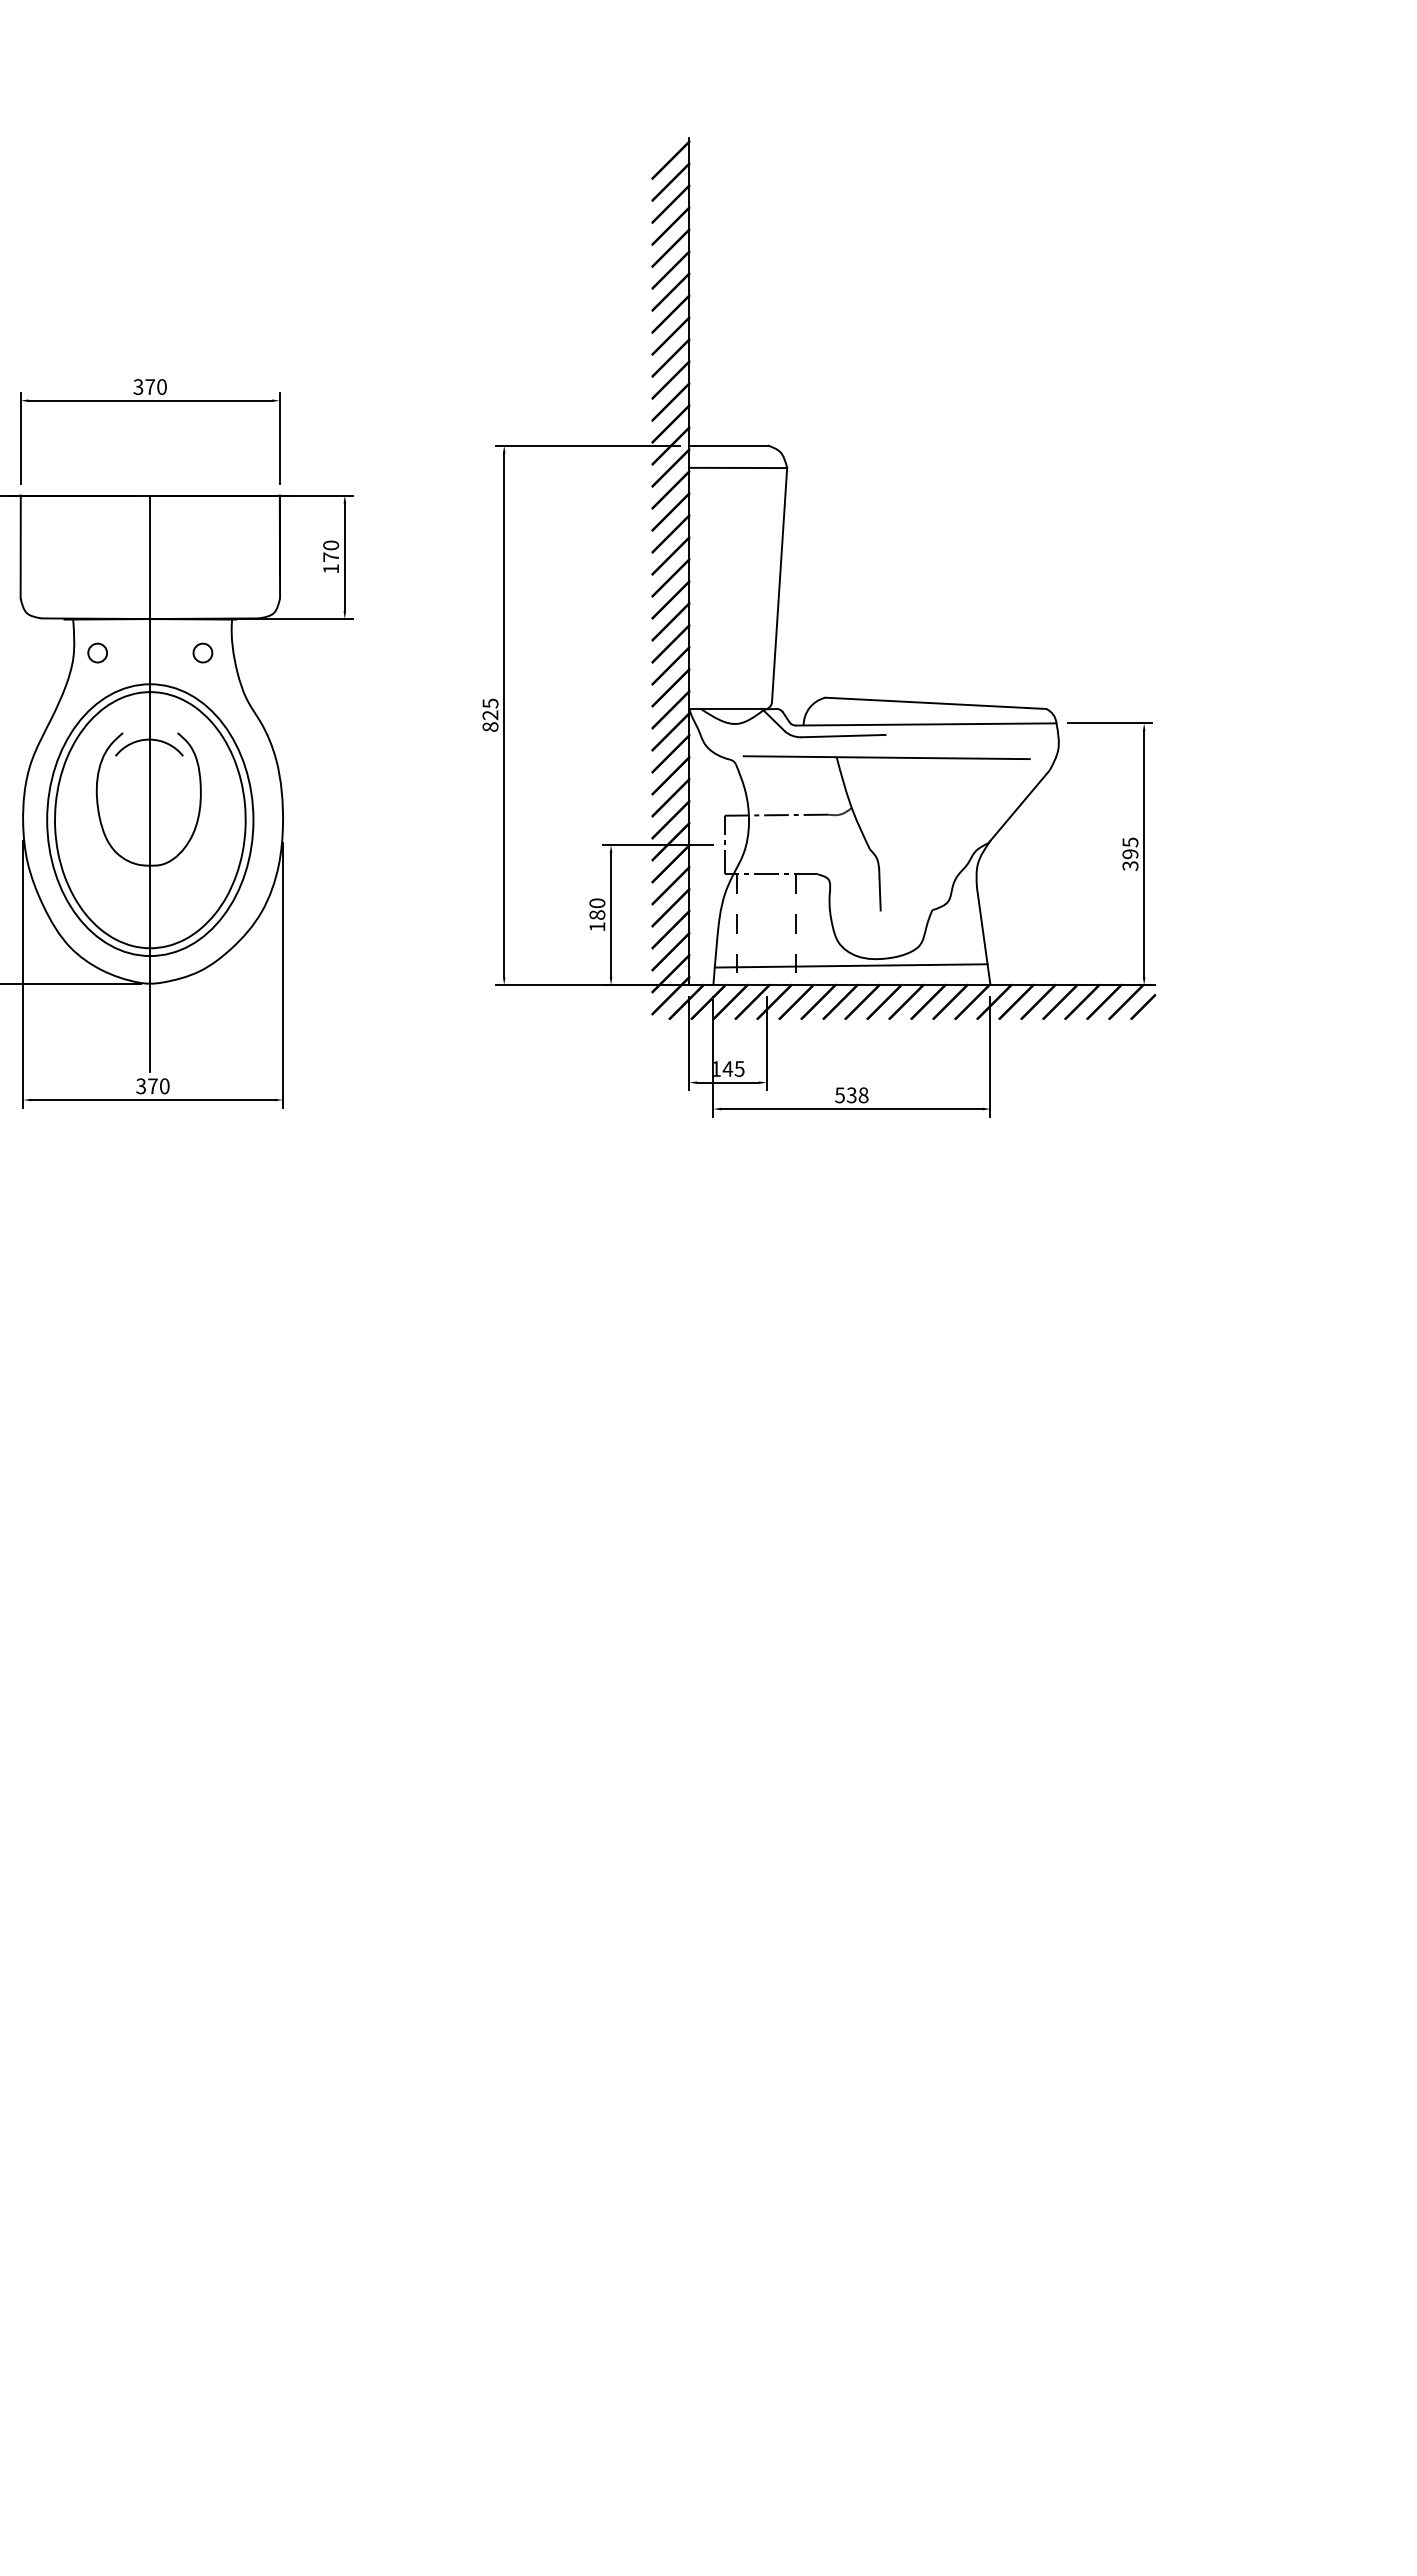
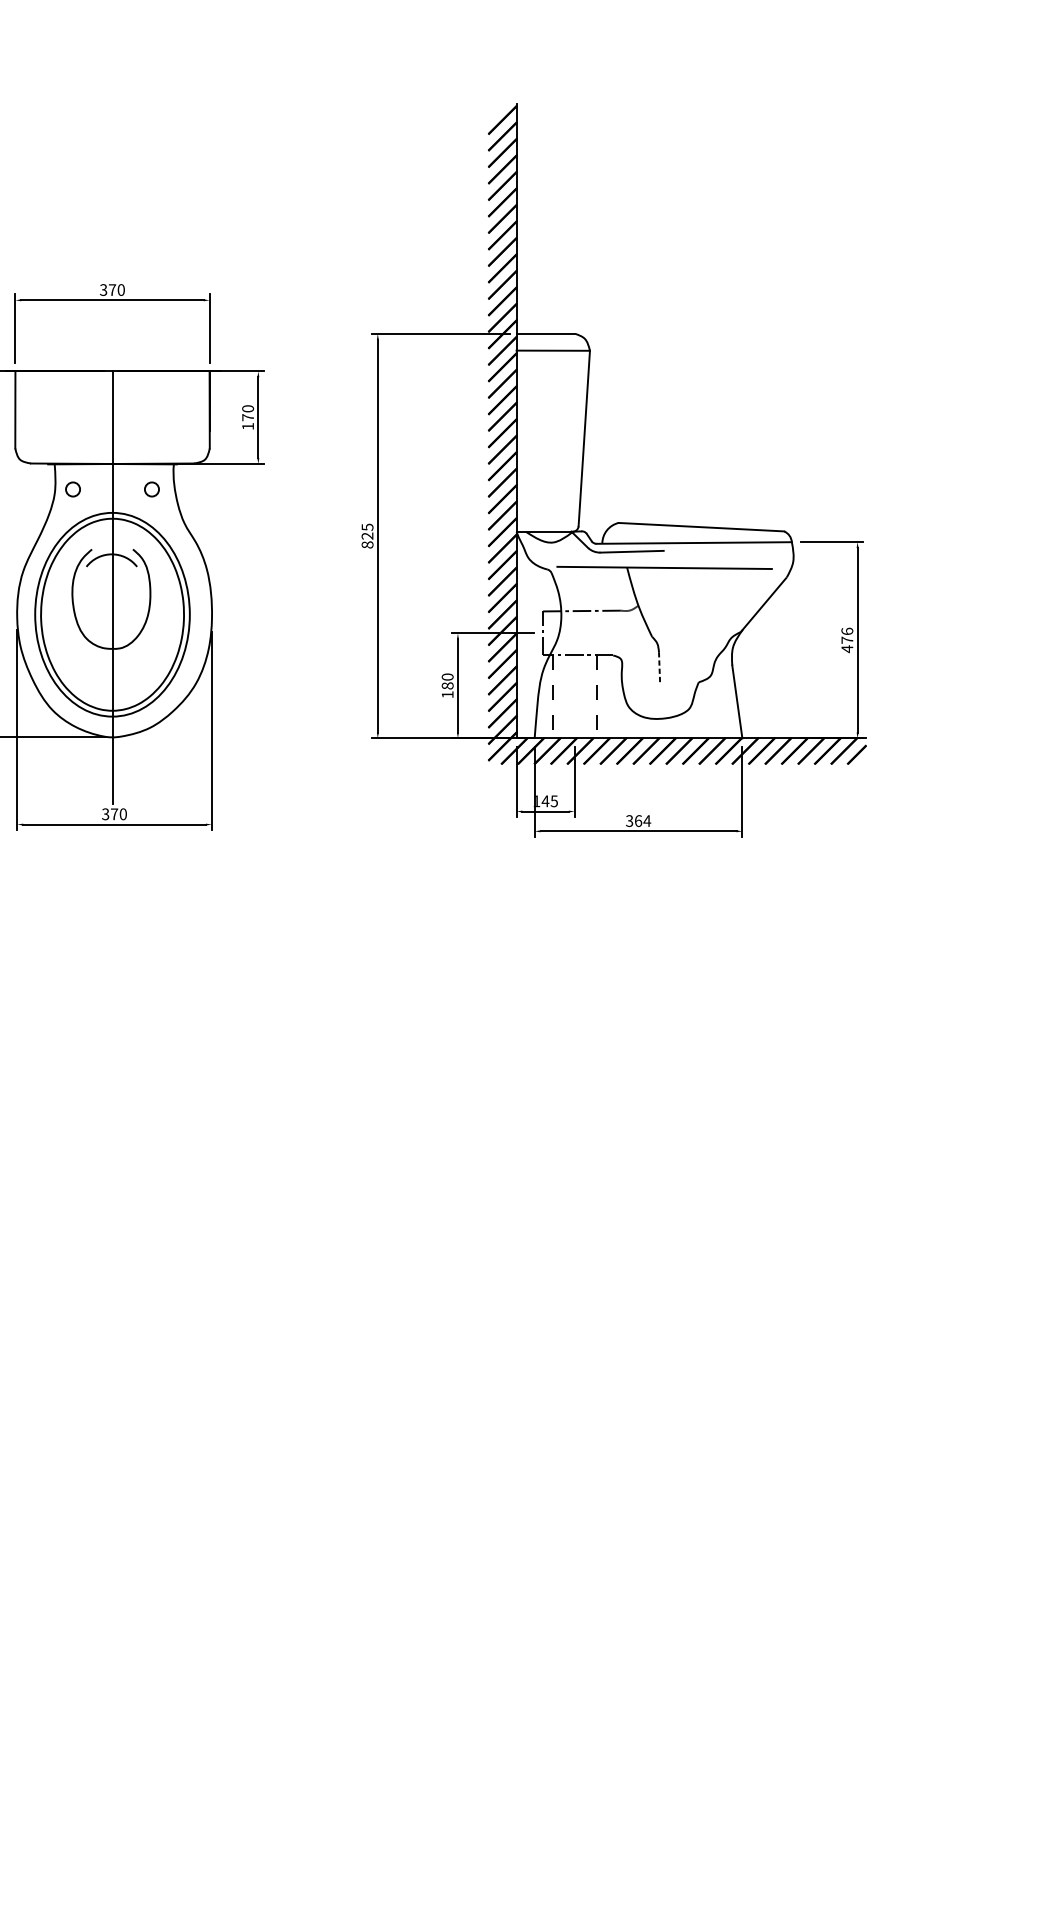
text: (1130, 854) -> (847, 640), 395 -> 476
line: (879, 890) -> (659, 667), solid -> dashed
line: (850, 965) -> (637, 723), removed
text: (851, 1095) -> (638, 821), 538 -> 364

